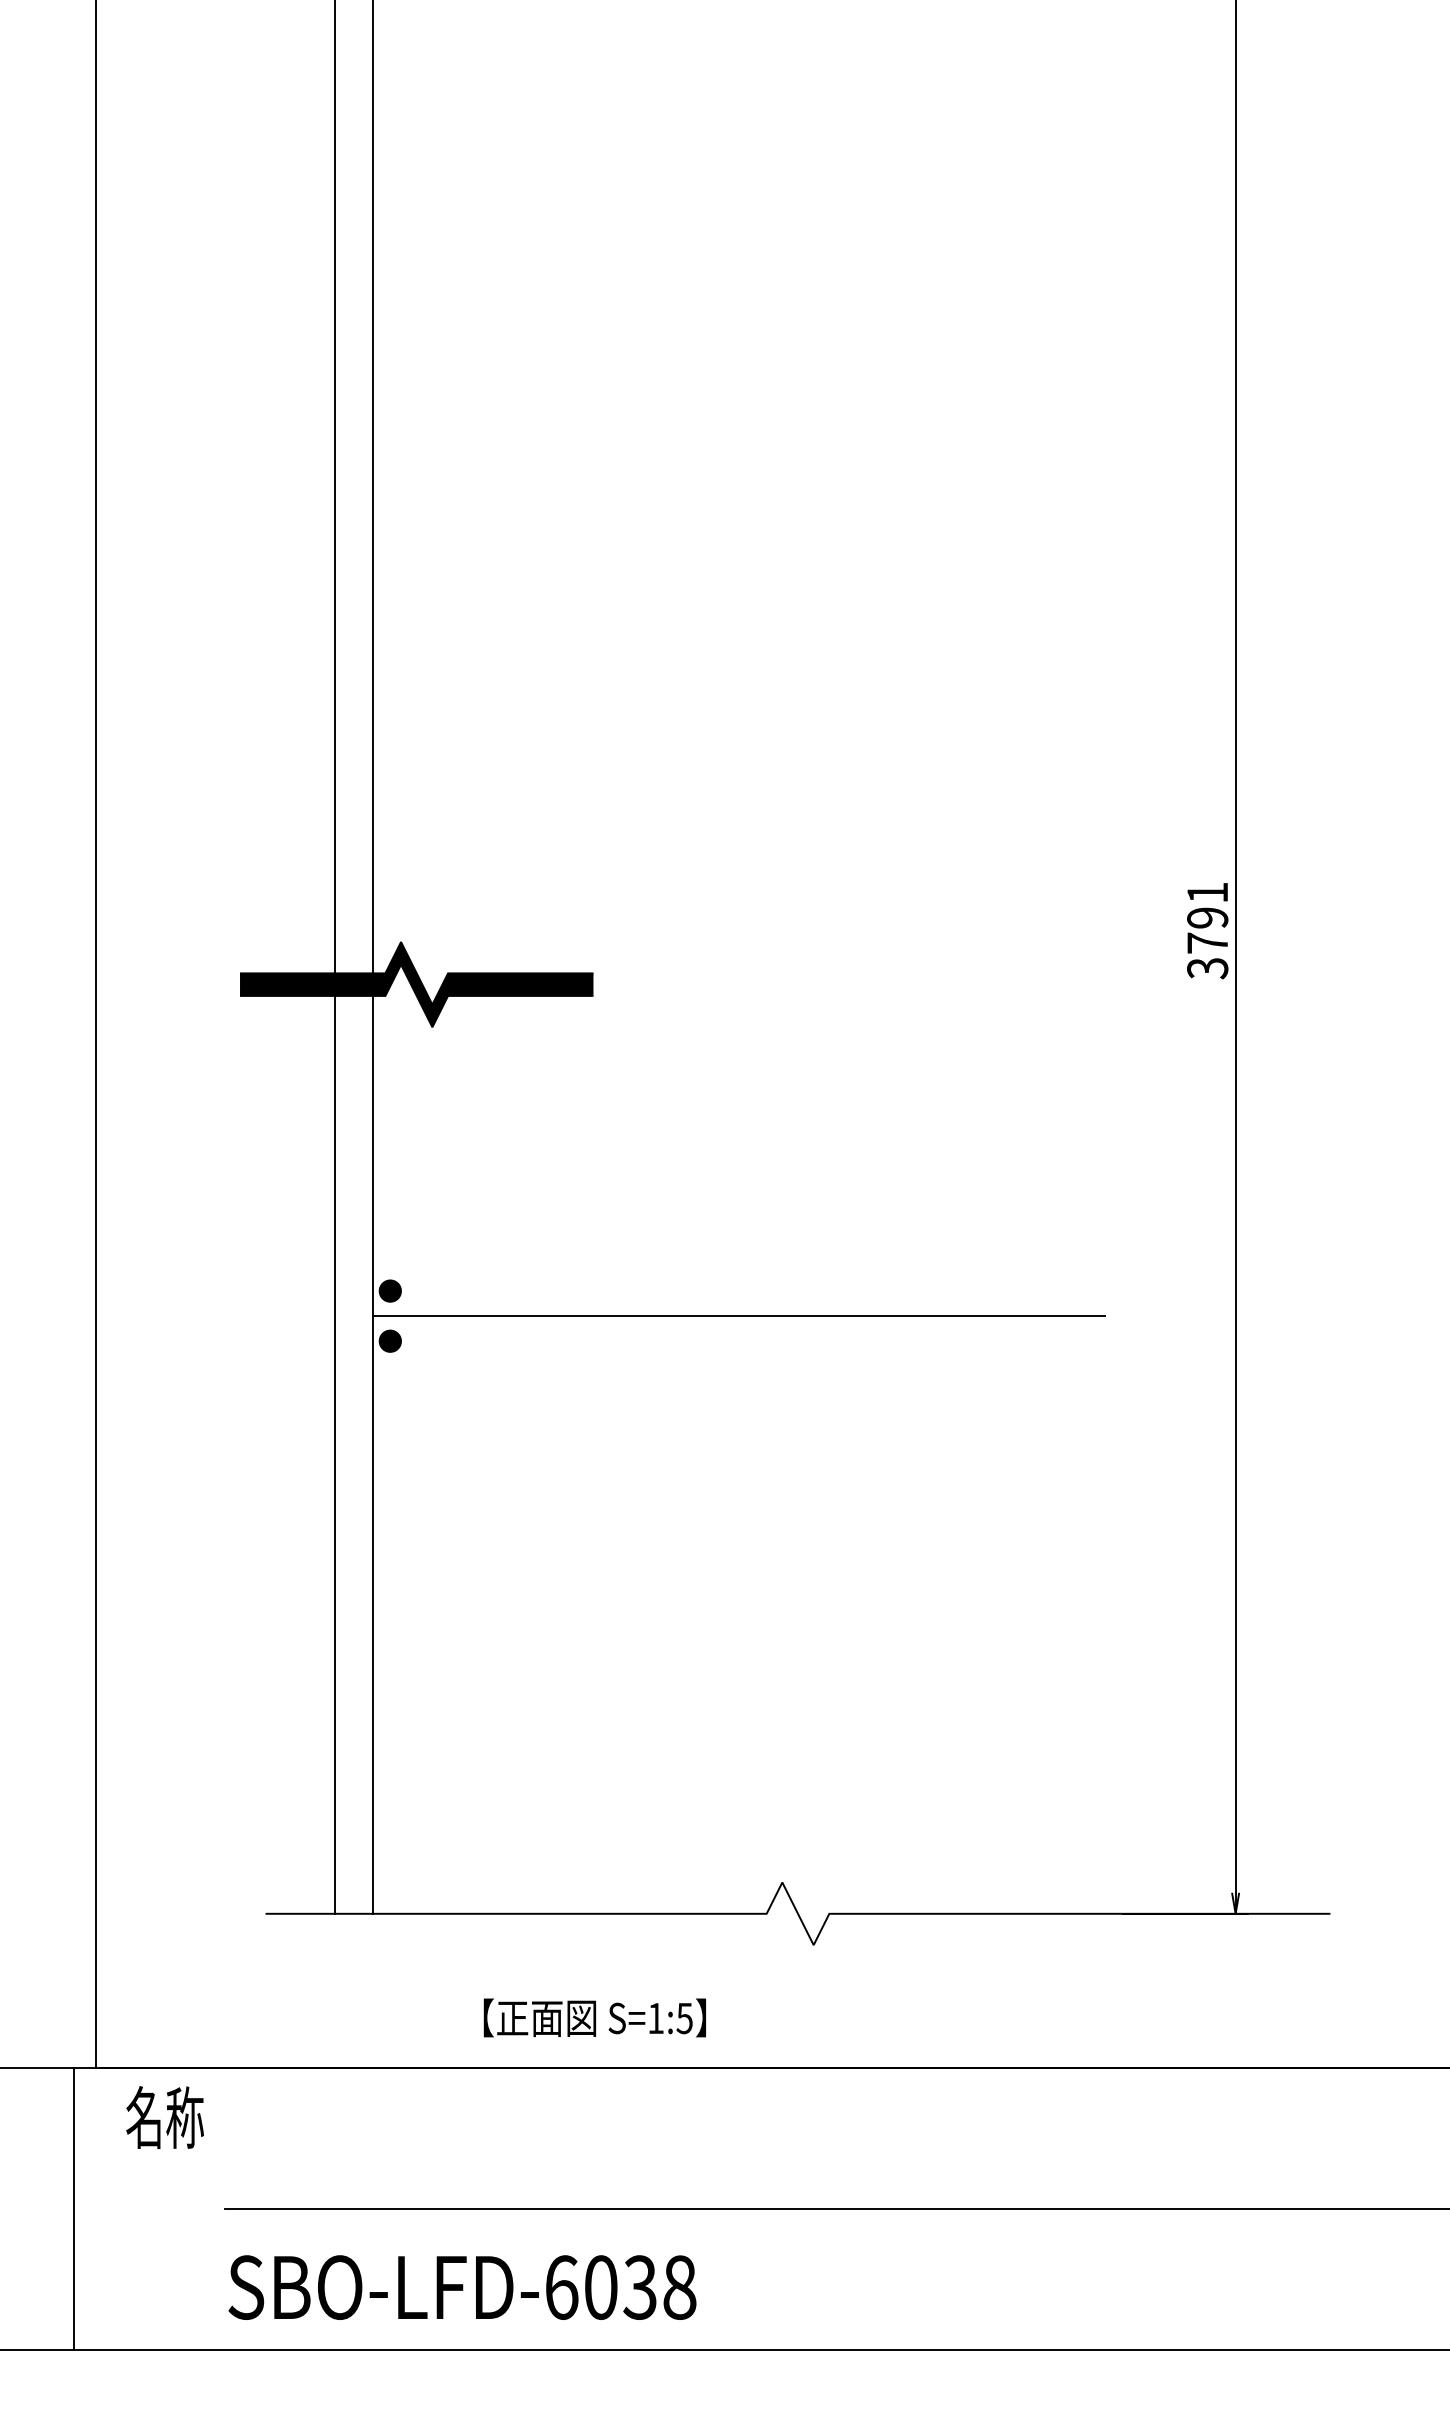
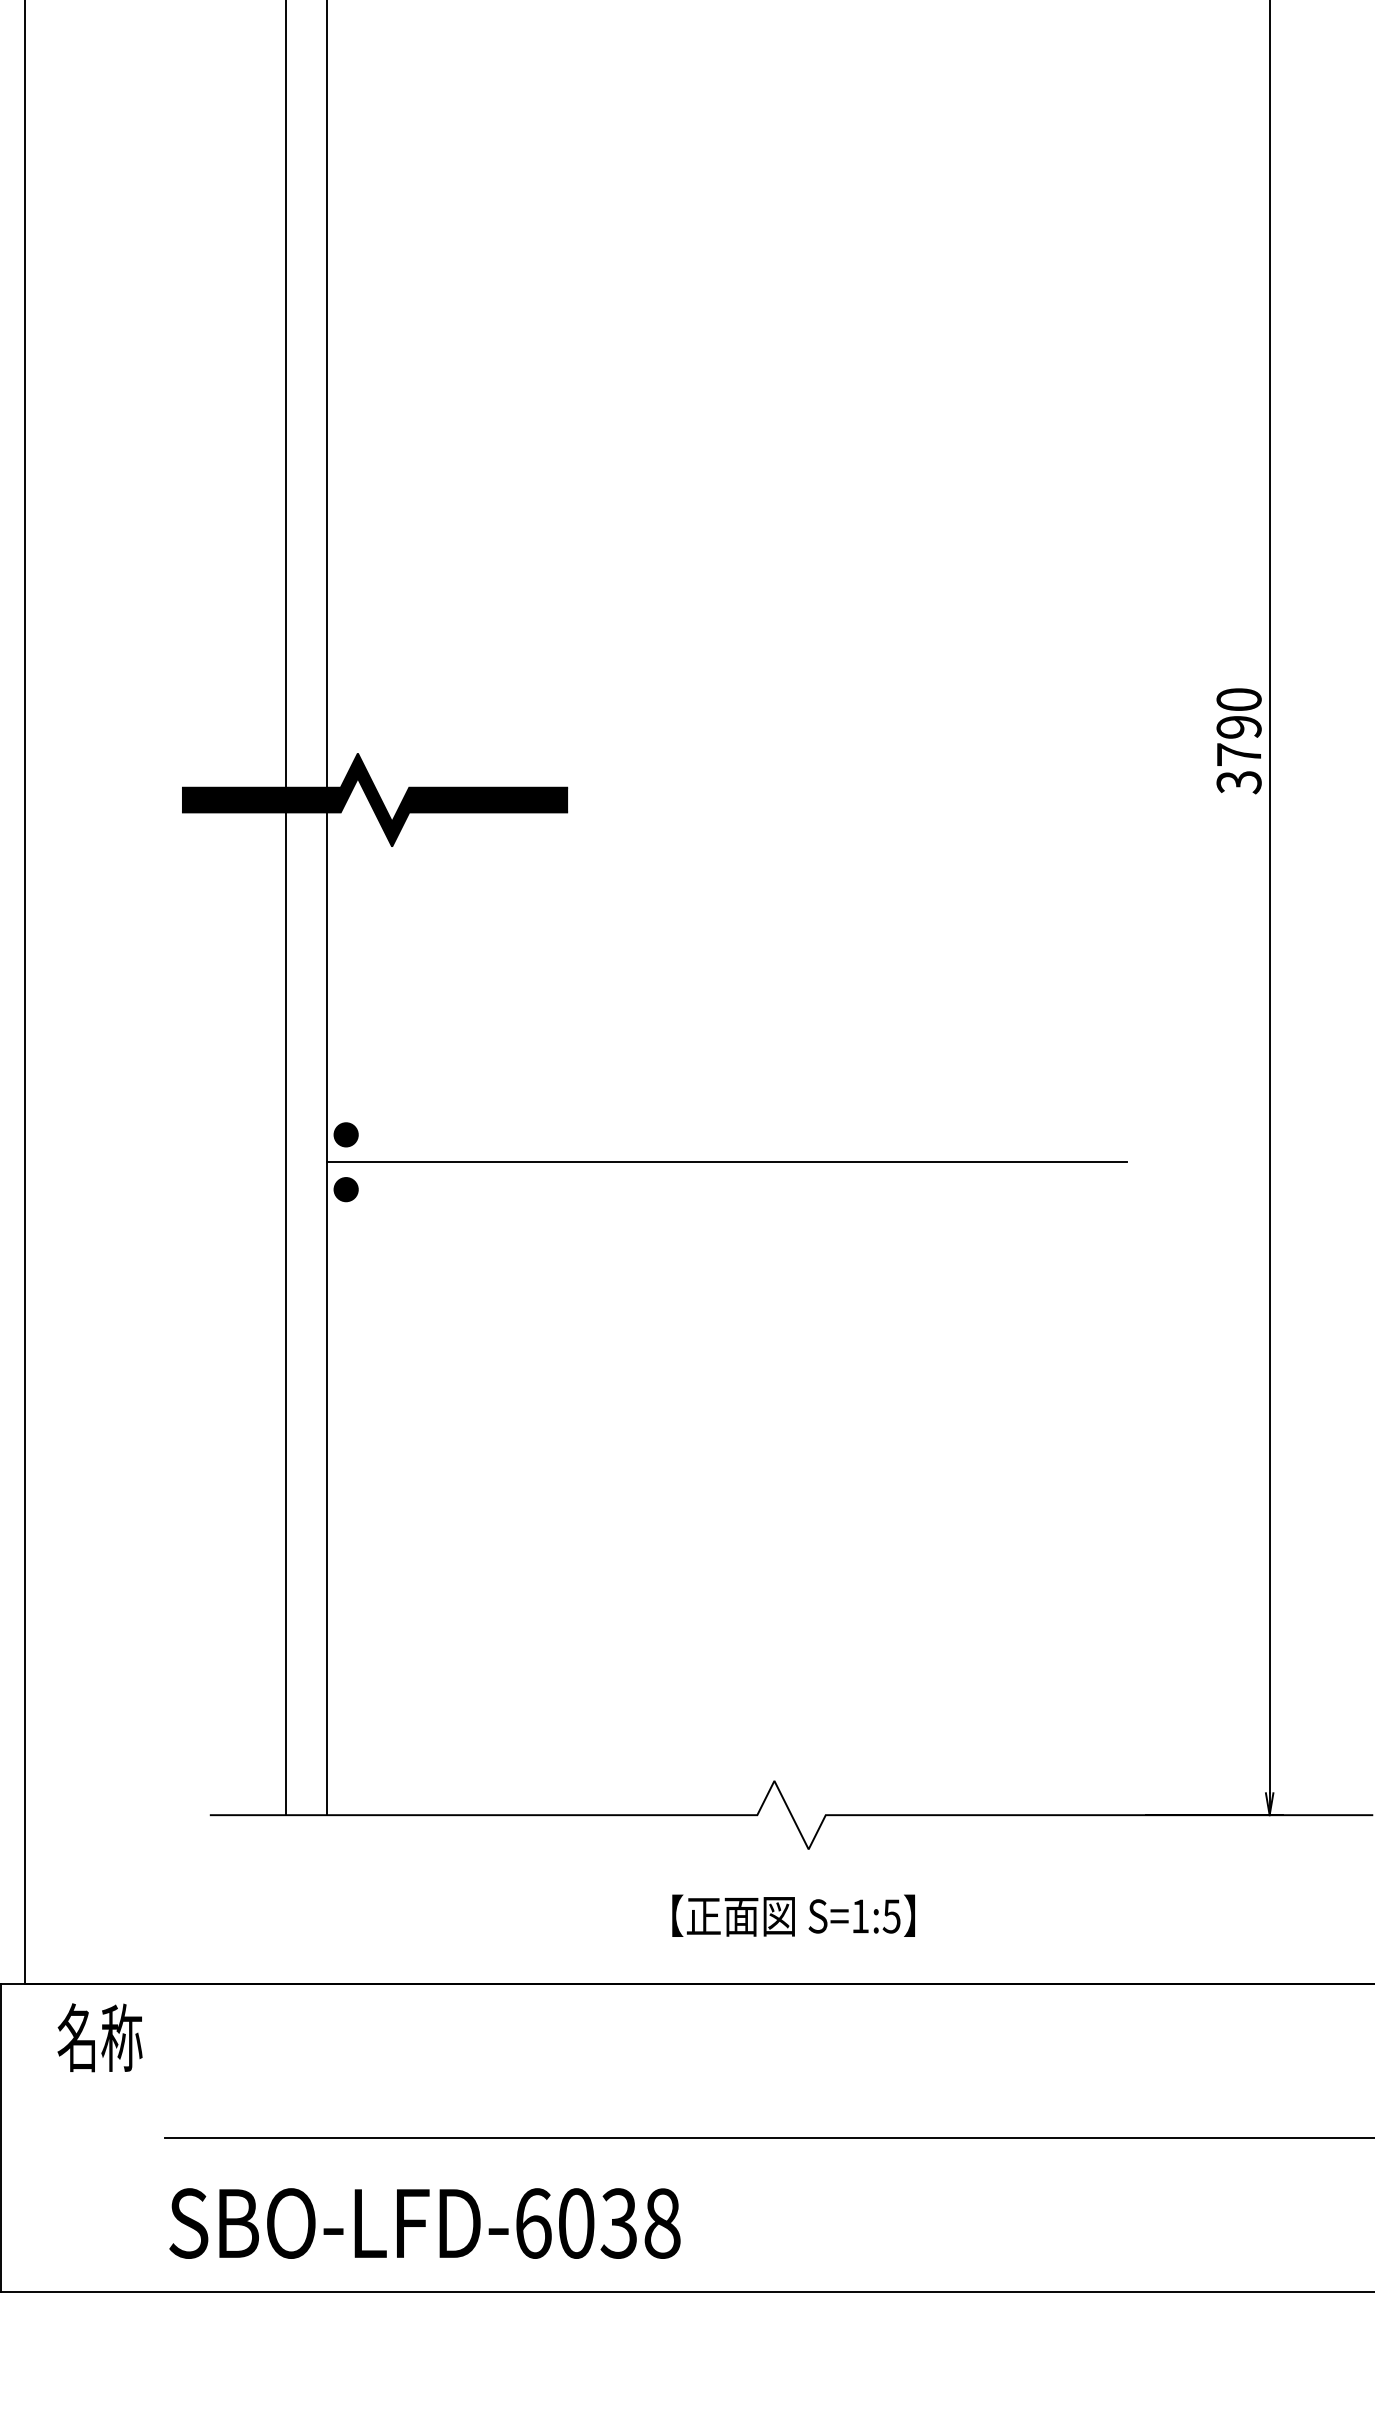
text: (1207, 892) -> (1238, 699), 3791 -> 3790
text: (594, 2017) -> (793, 1915), moved

